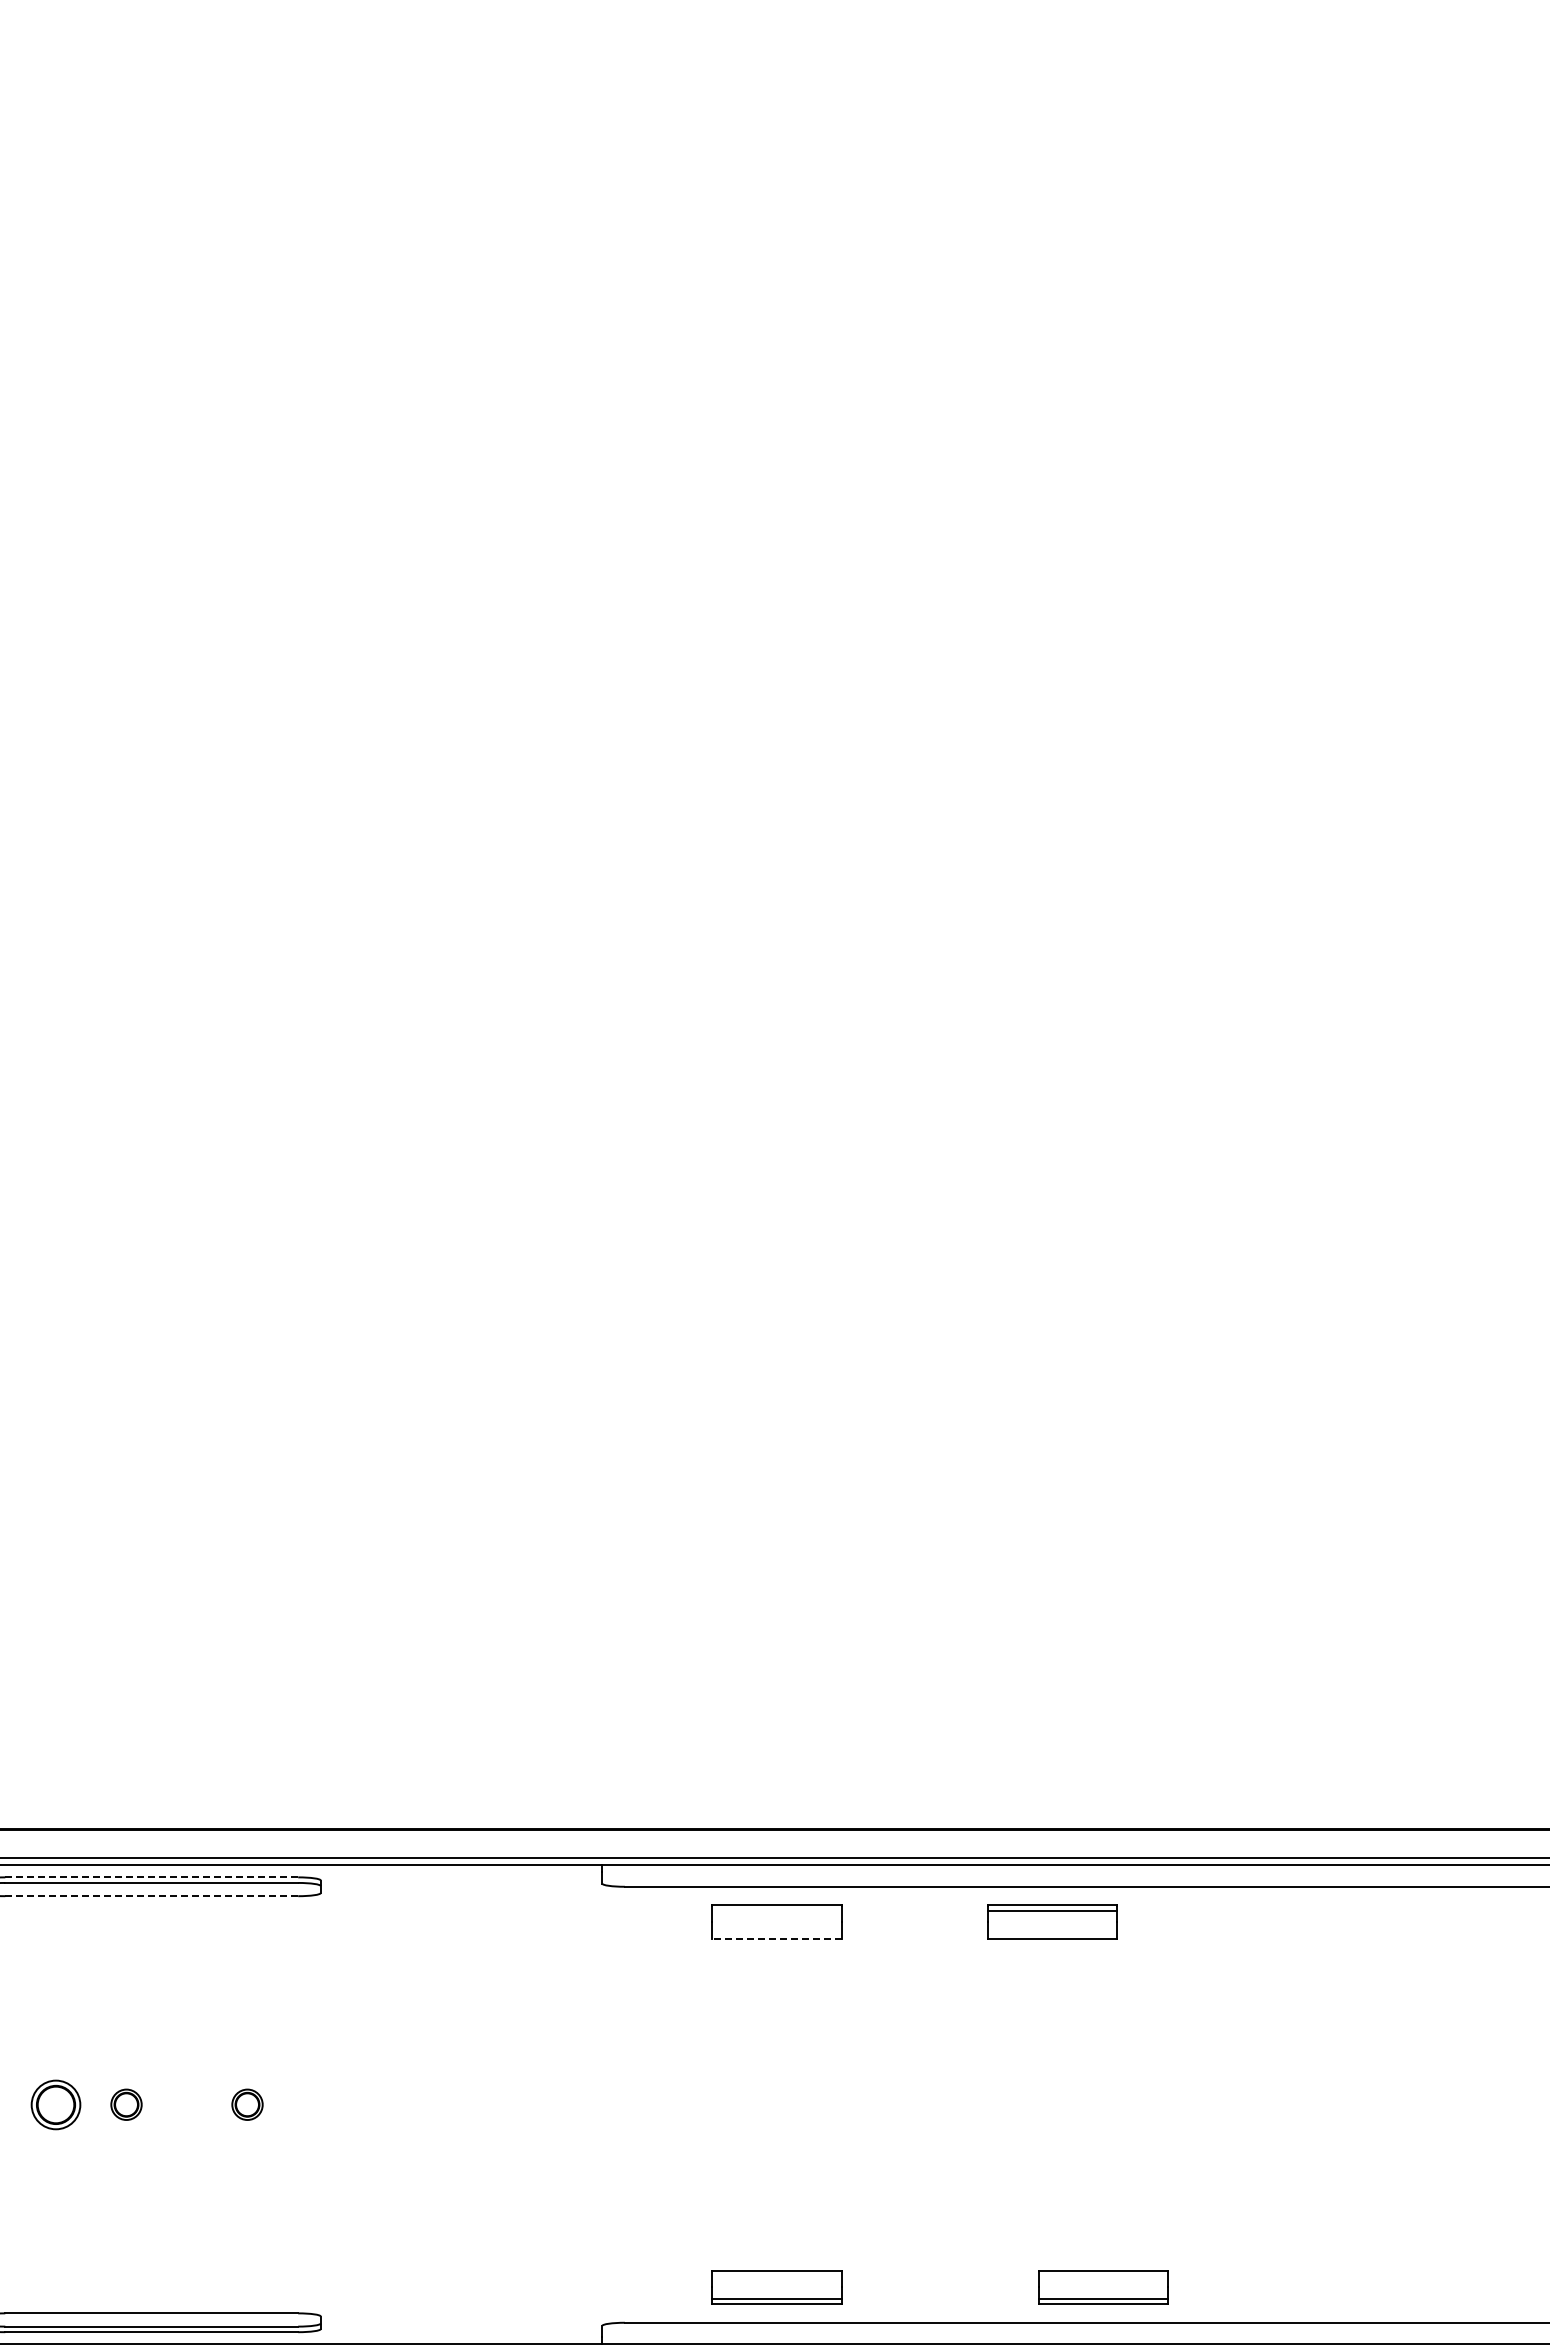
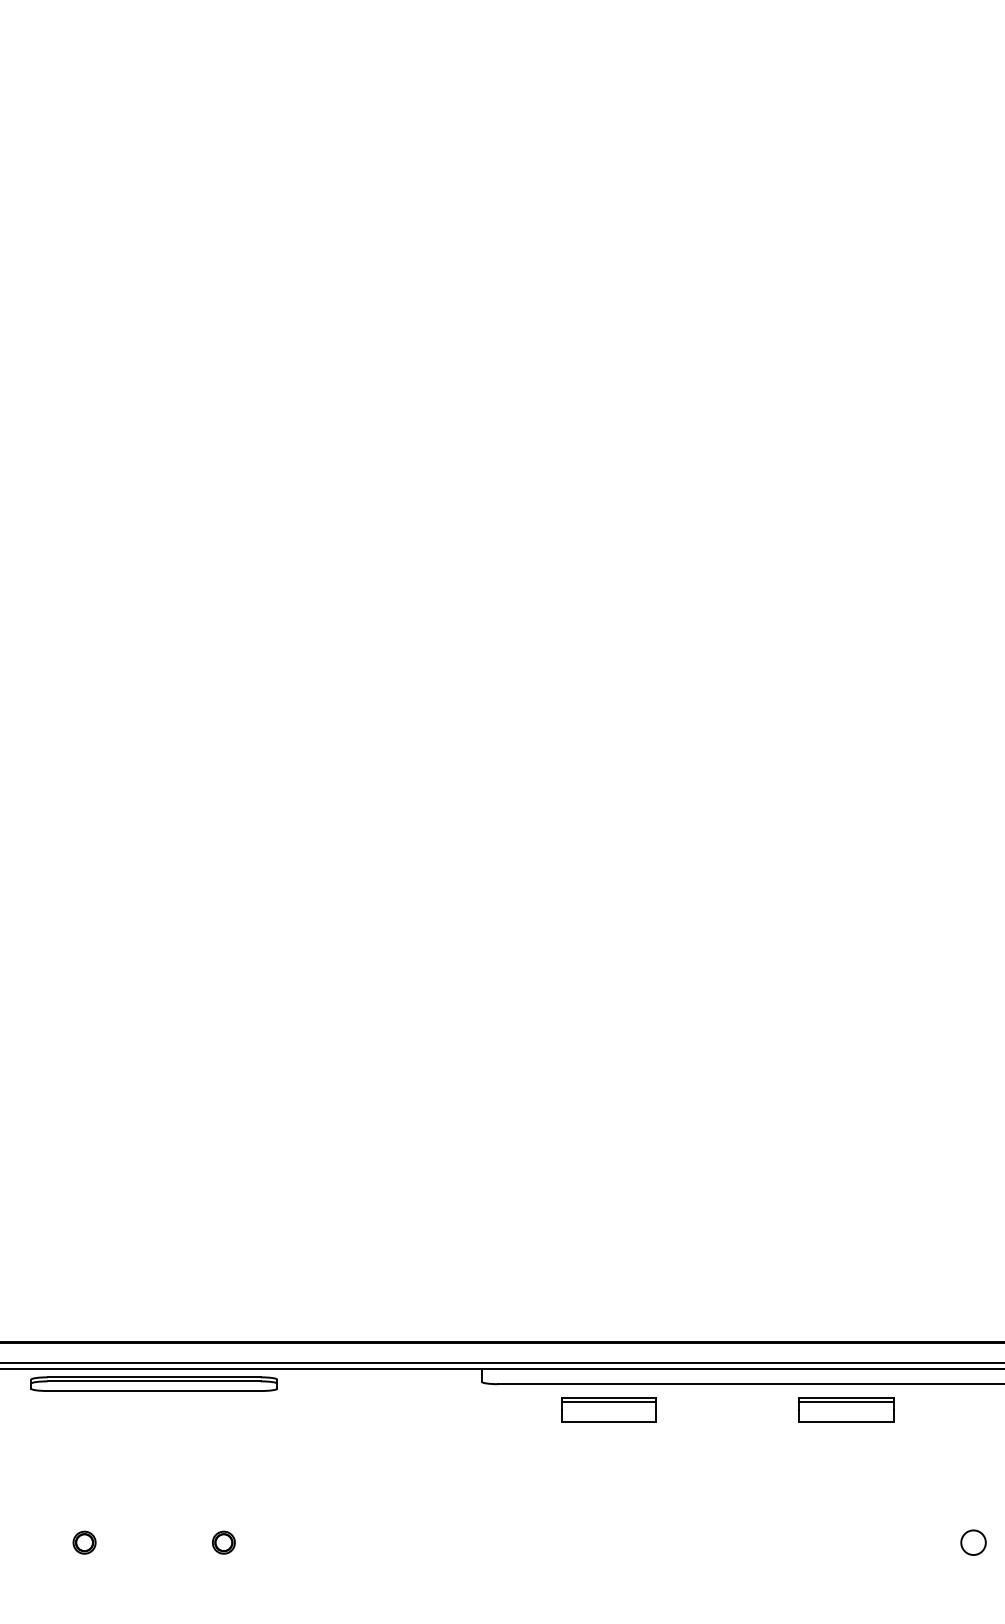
line: (152, 1877) -> (154, 1377), dashed -> solid
line: (151, 1896) -> (154, 1391), dashed -> solid
line: (776, 1910) -> (608, 1401), added
part: (1052, 1921) -> (846, 1409), moved
line: (776, 1938) -> (608, 1421), dashed -> solid
part: (55, 2104) -> (84, 1542), size x0.62
part: (126, 2104) -> (135, 1542), removed
circle: (1278, 2104) -> (973, 1542), added

